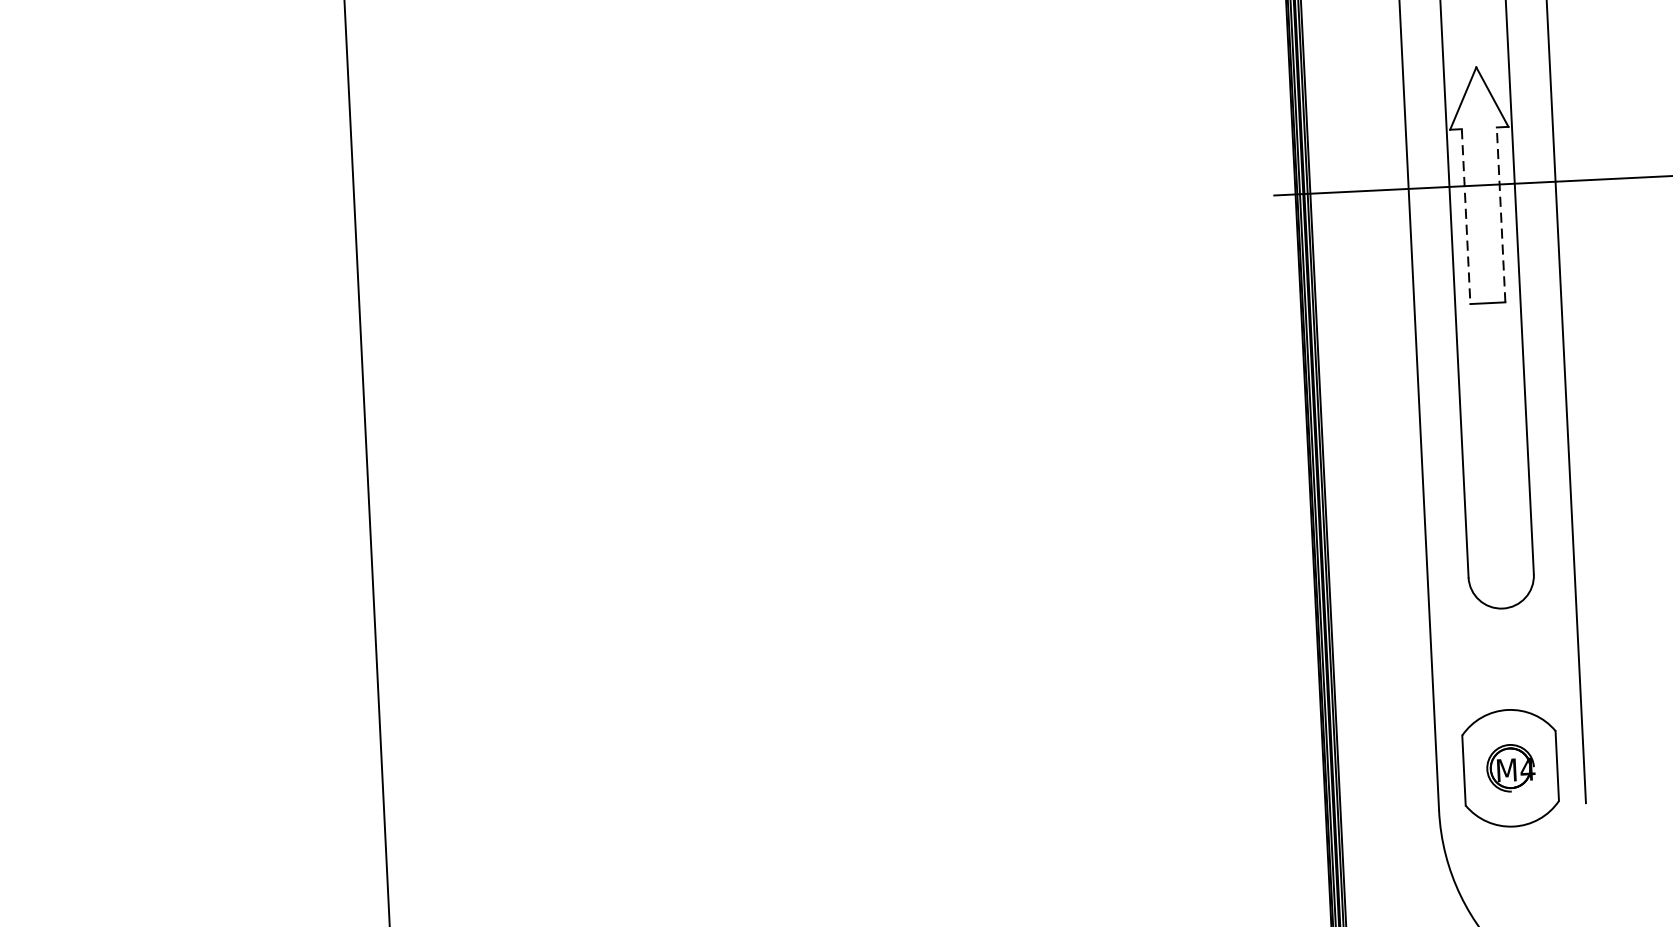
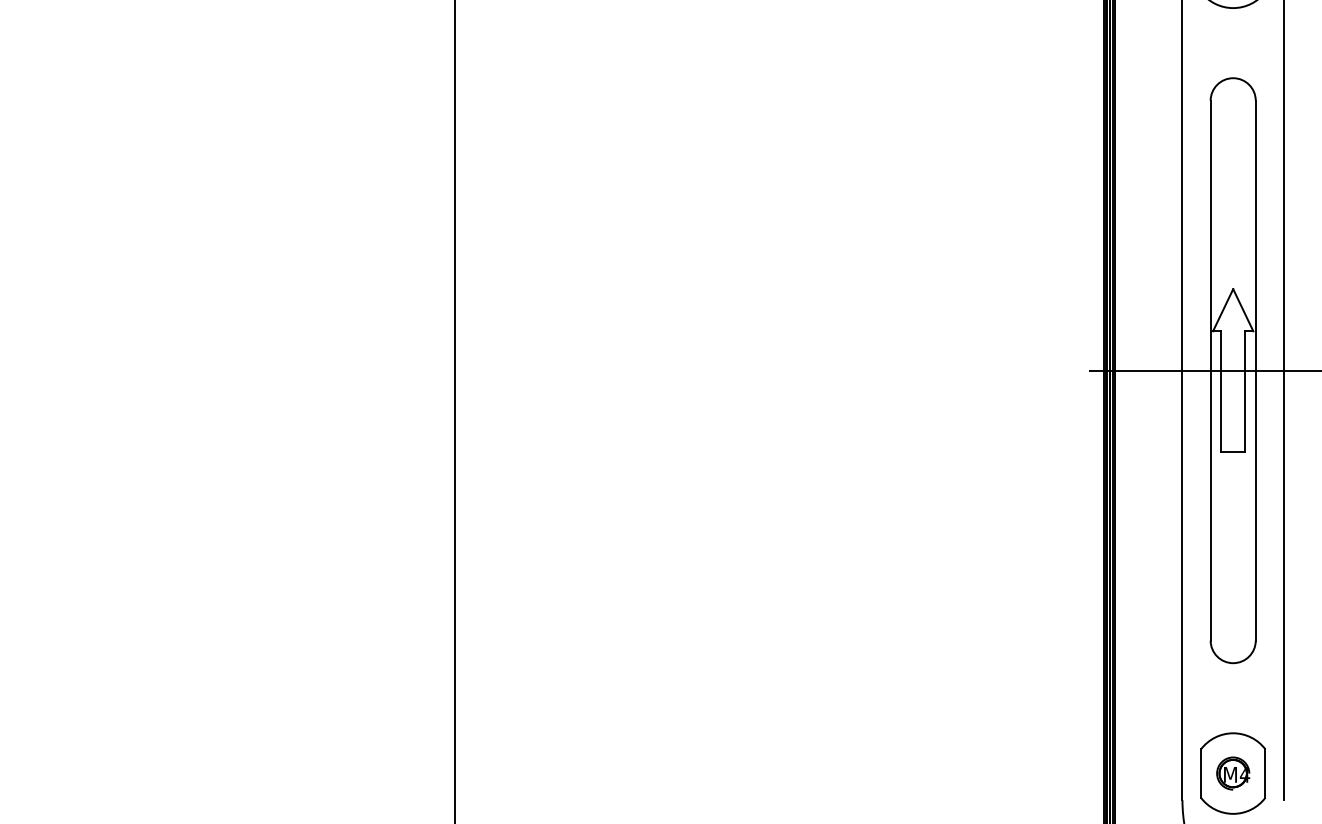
line: (1501, 214) -> (1245, 391), dashed -> solid
line: (1466, 217) -> (1221, 392), dashed -> solid

